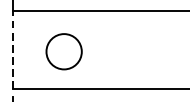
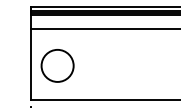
line: (13, 49) -> (30, 63), dashed -> solid
circle: (64, 51) -> (57, 65), moved

